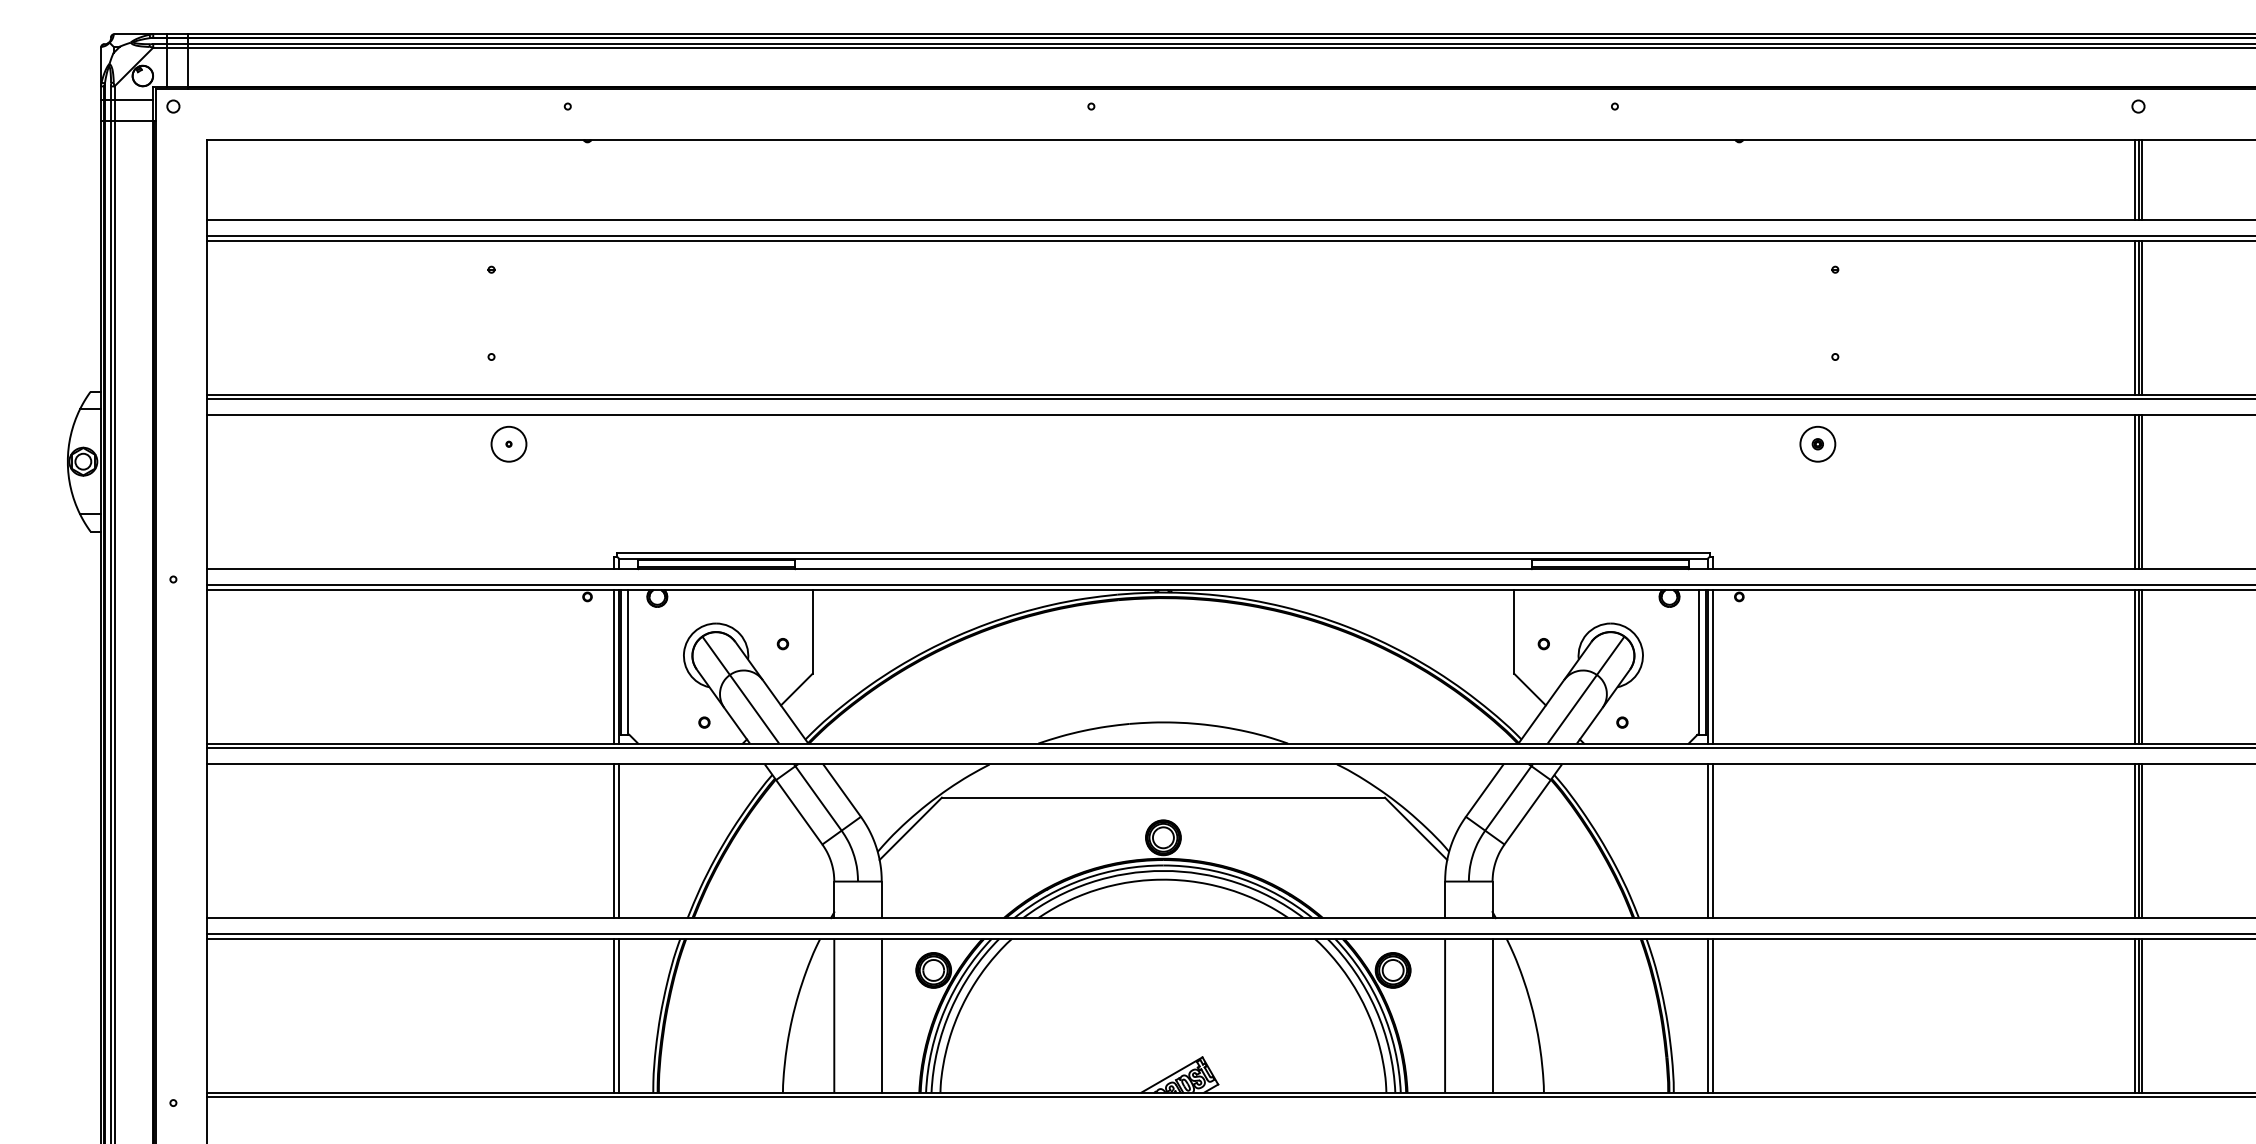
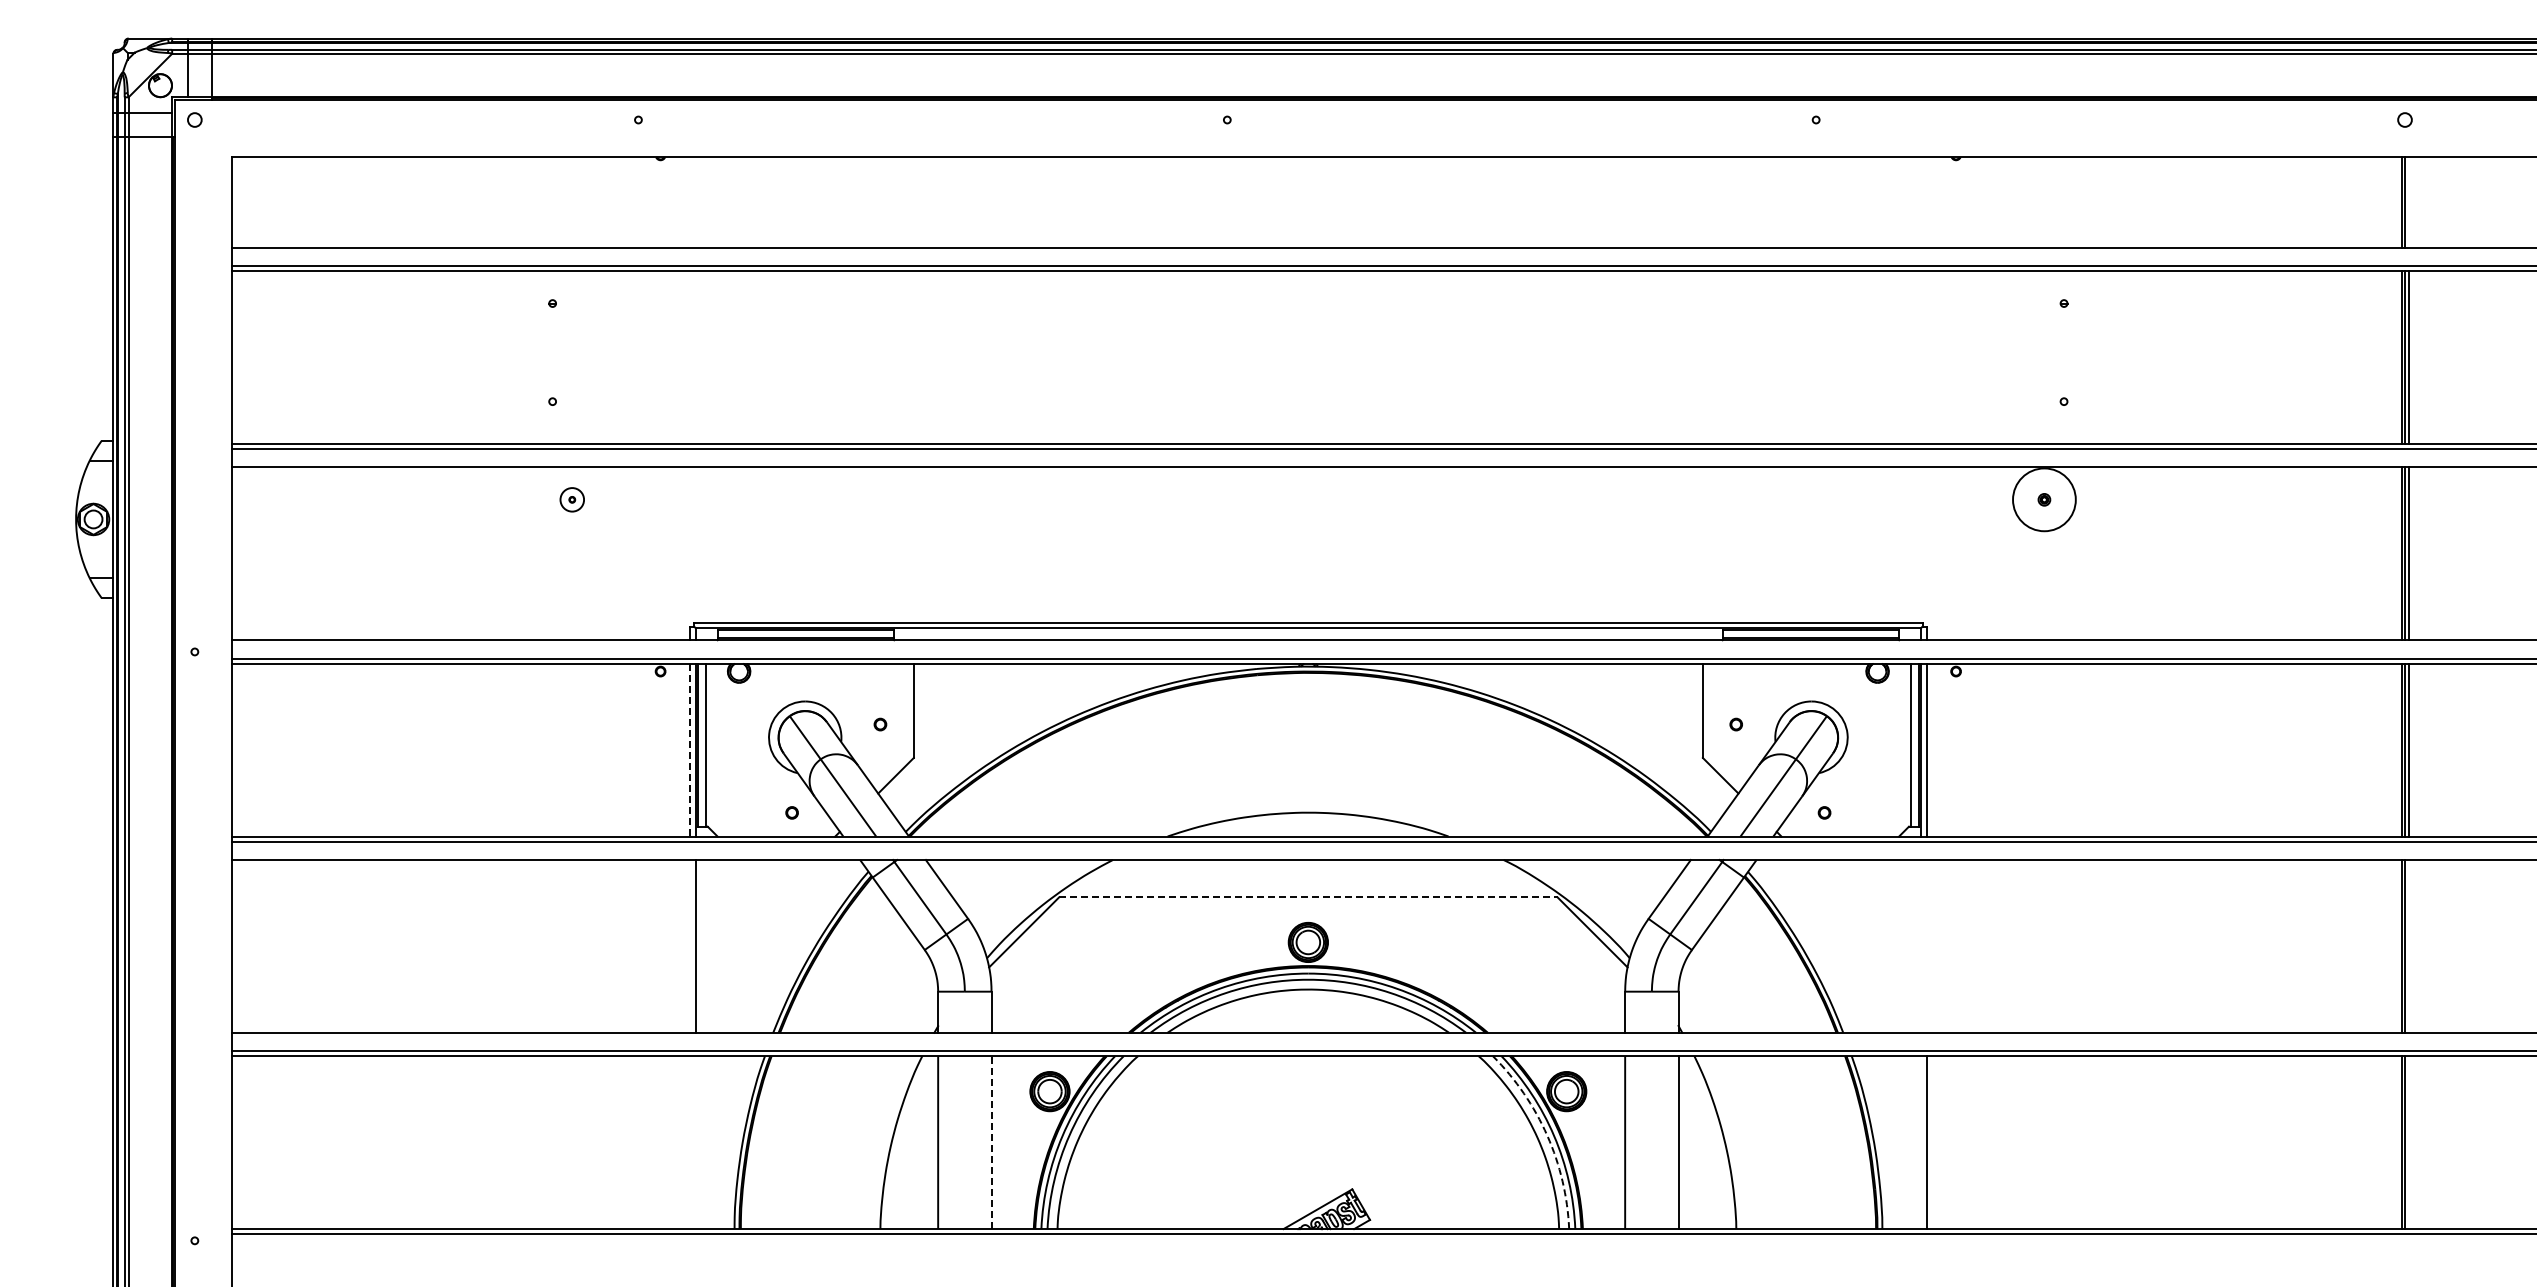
line: (2141, 179) -> (2408, 202), removed
circle: (508, 443) -> (571, 499), size x0.6
circle: (1817, 443) -> (2044, 499), size x1.6
line: (614, 667) -> (690, 750), solid -> dashed
line: (1163, 797) -> (1308, 897), solid -> dashed
line: (614, 841) -> (690, 946), removed
line: (1707, 841) -> (1920, 946), removed
line: (1713, 841) -> (1926, 946), removed
line: (2141, 841) -> (2408, 946), removed
arc: (1376, 1009) -> (1547, 1135), solid -> dashed
line: (614, 1015) -> (690, 1142), removed
line: (618, 1015) -> (695, 1142), removed
line: (881, 1015) -> (991, 1142), solid -> dashed
line: (1707, 1015) -> (1920, 1142), removed
line: (2141, 1015) -> (2408, 1142), removed

